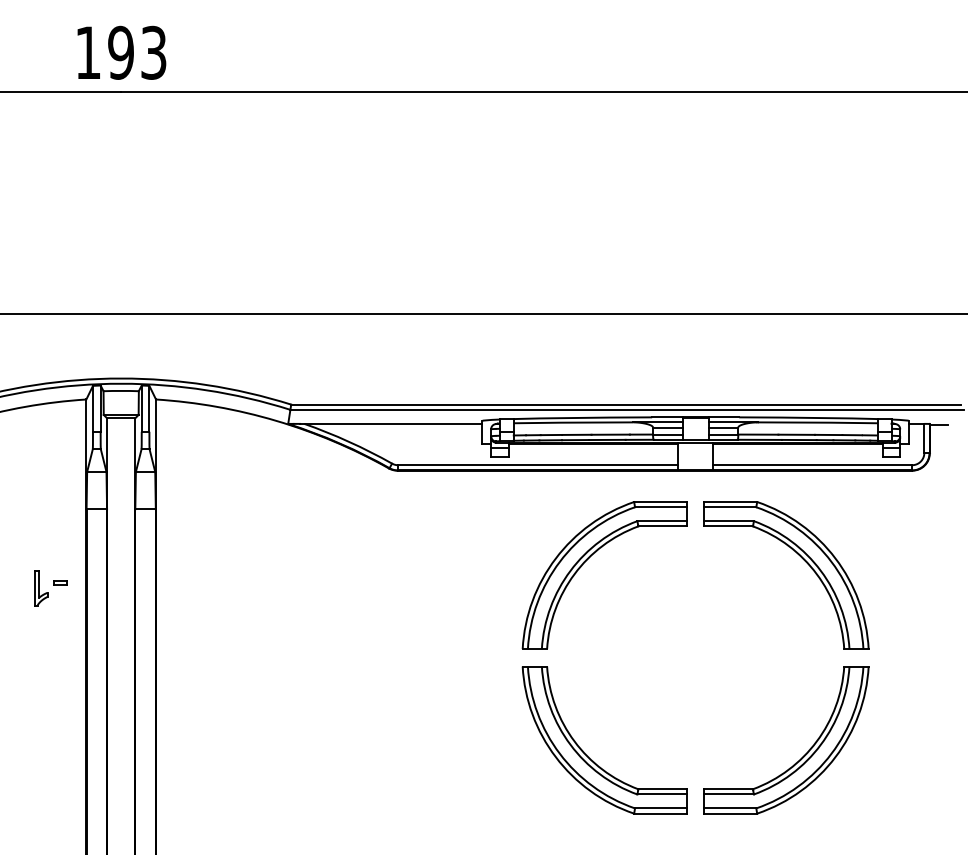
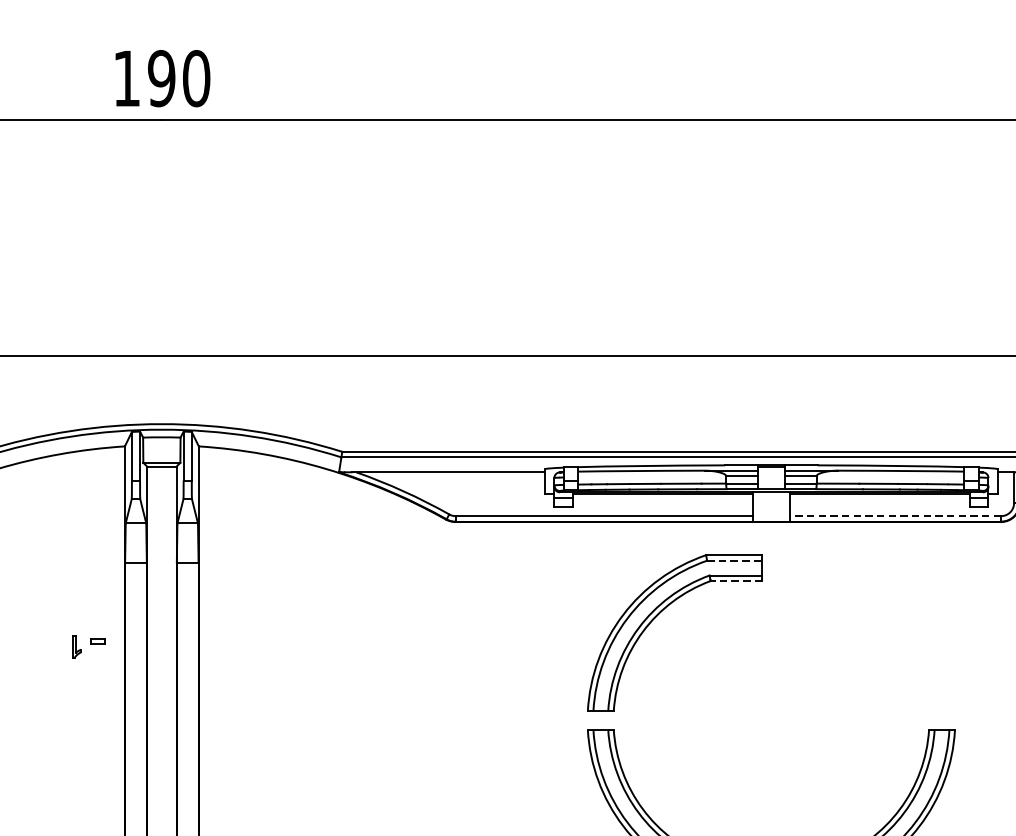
text: (153, 52) -> (196, 78), 193 -> 190
line: (812, 465) -> (895, 516), solid -> dashed
line: (661, 507) -> (735, 561), solid -> dashed
line: (662, 526) -> (736, 581), solid -> dashed
part: (802, 559) -> (884, 616), removed
part: (41, 588) -> (77, 646), size x0.6

